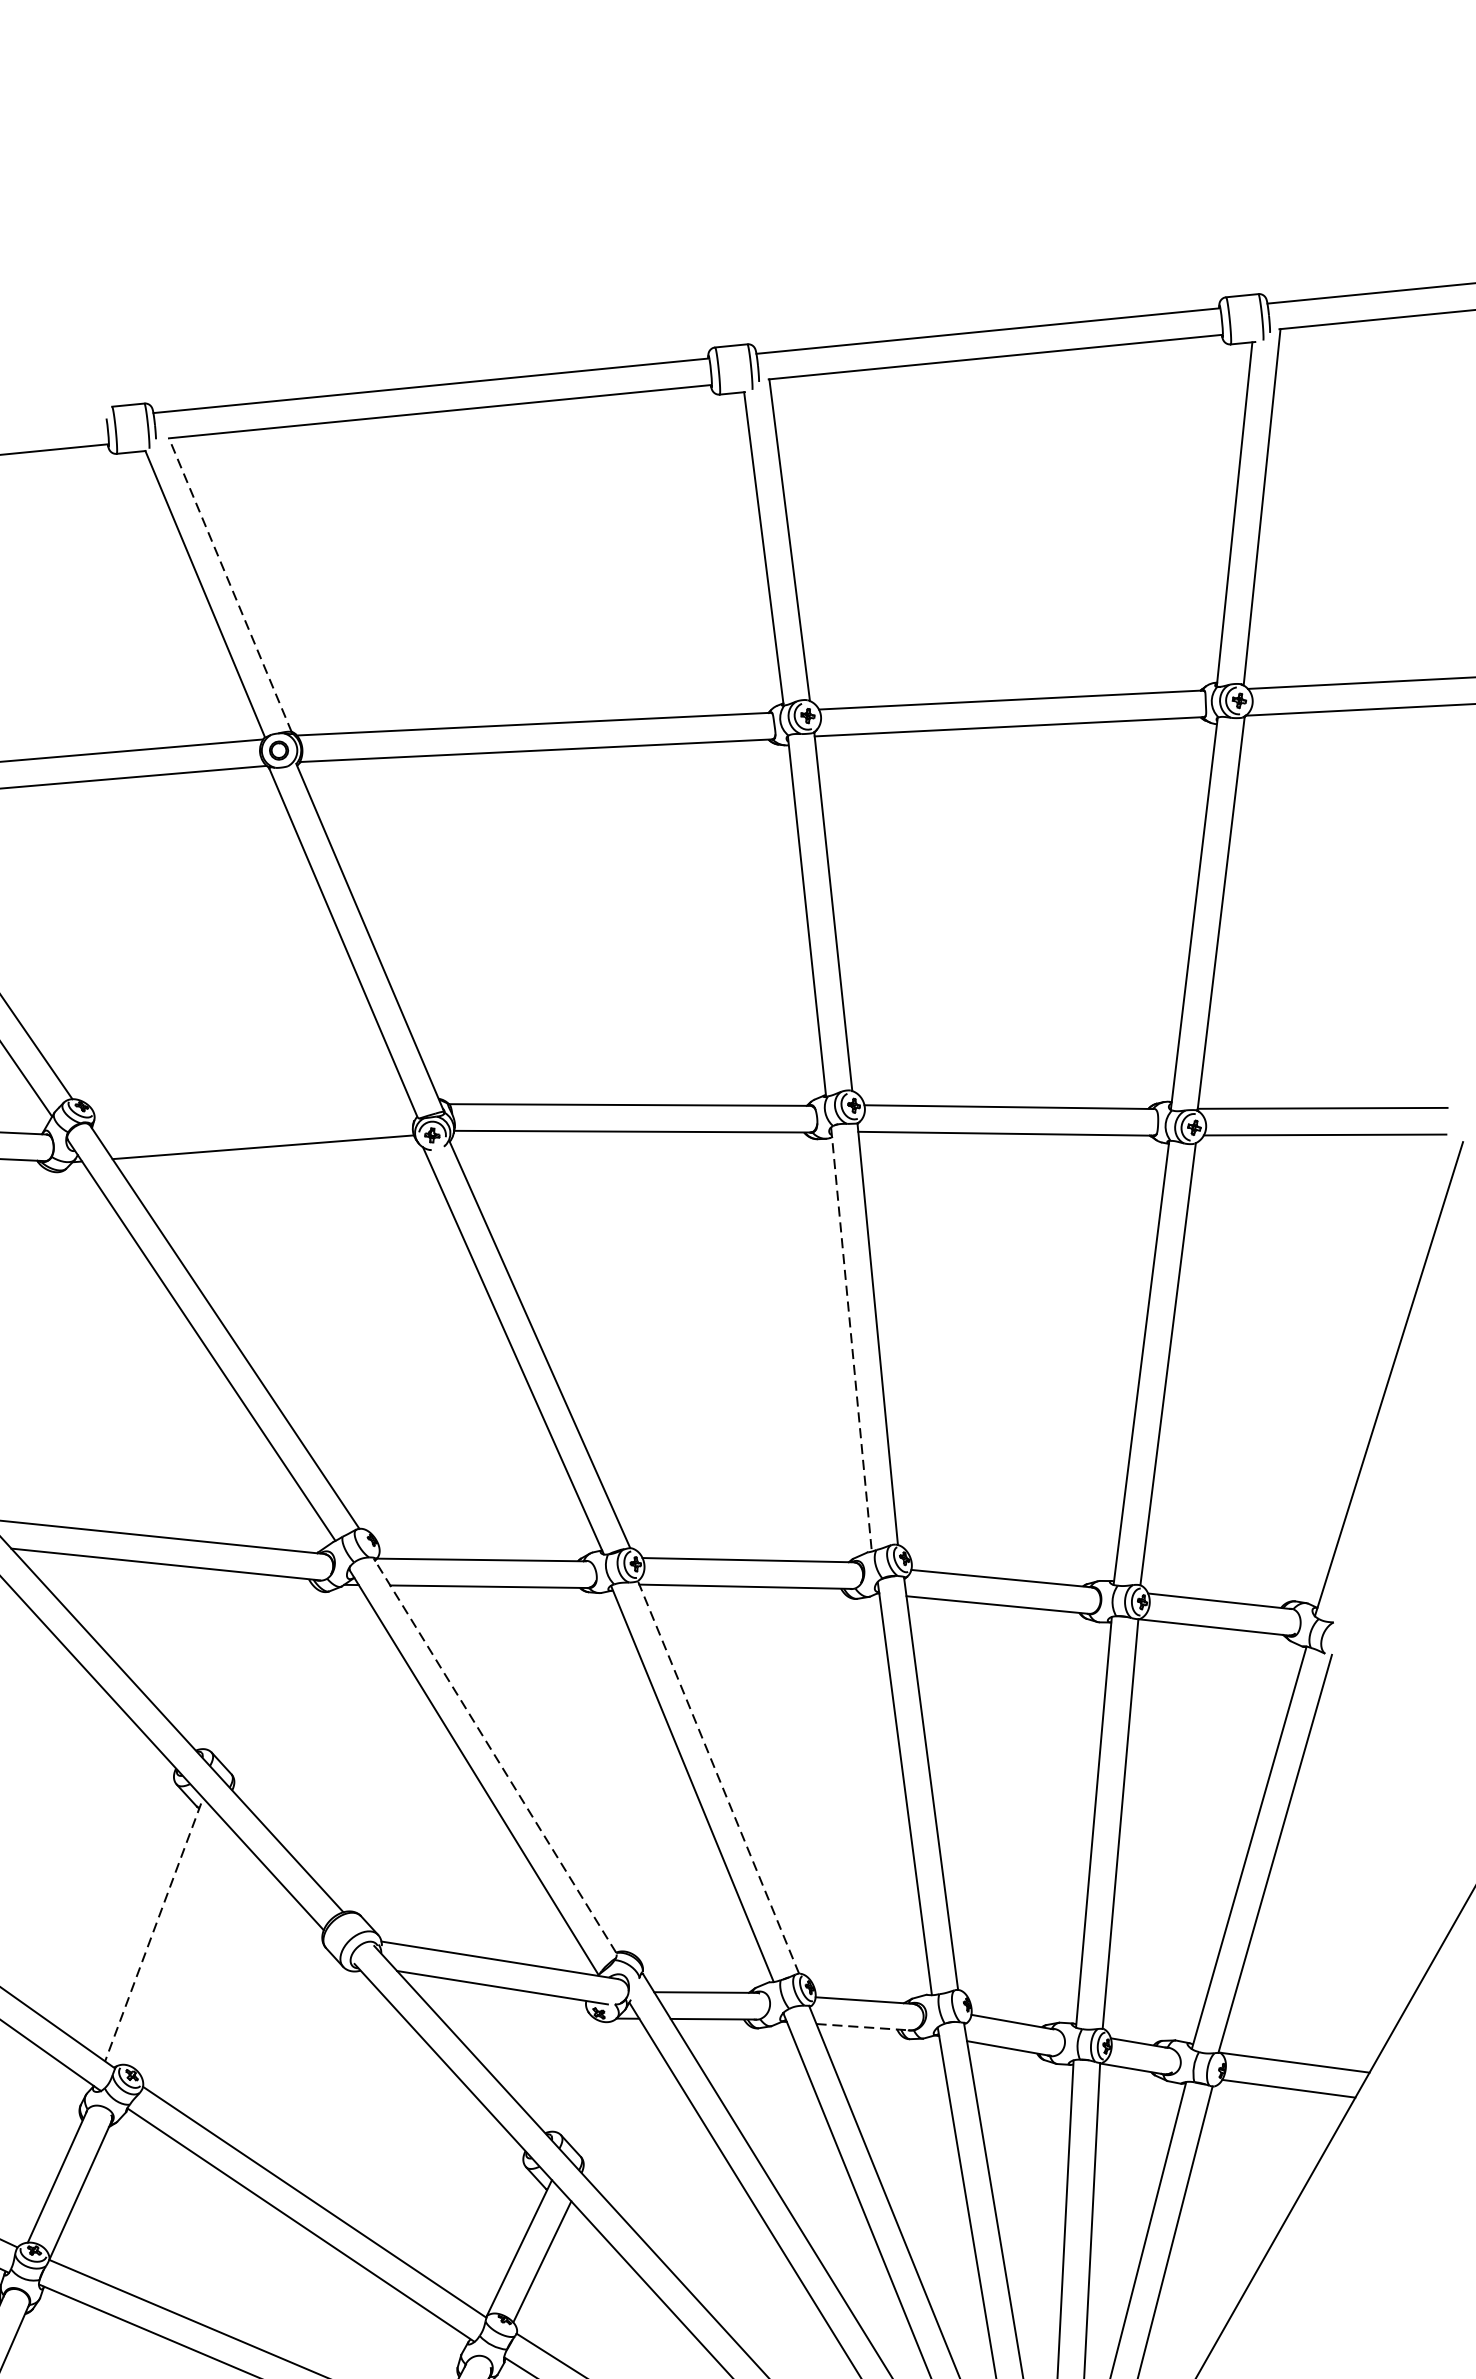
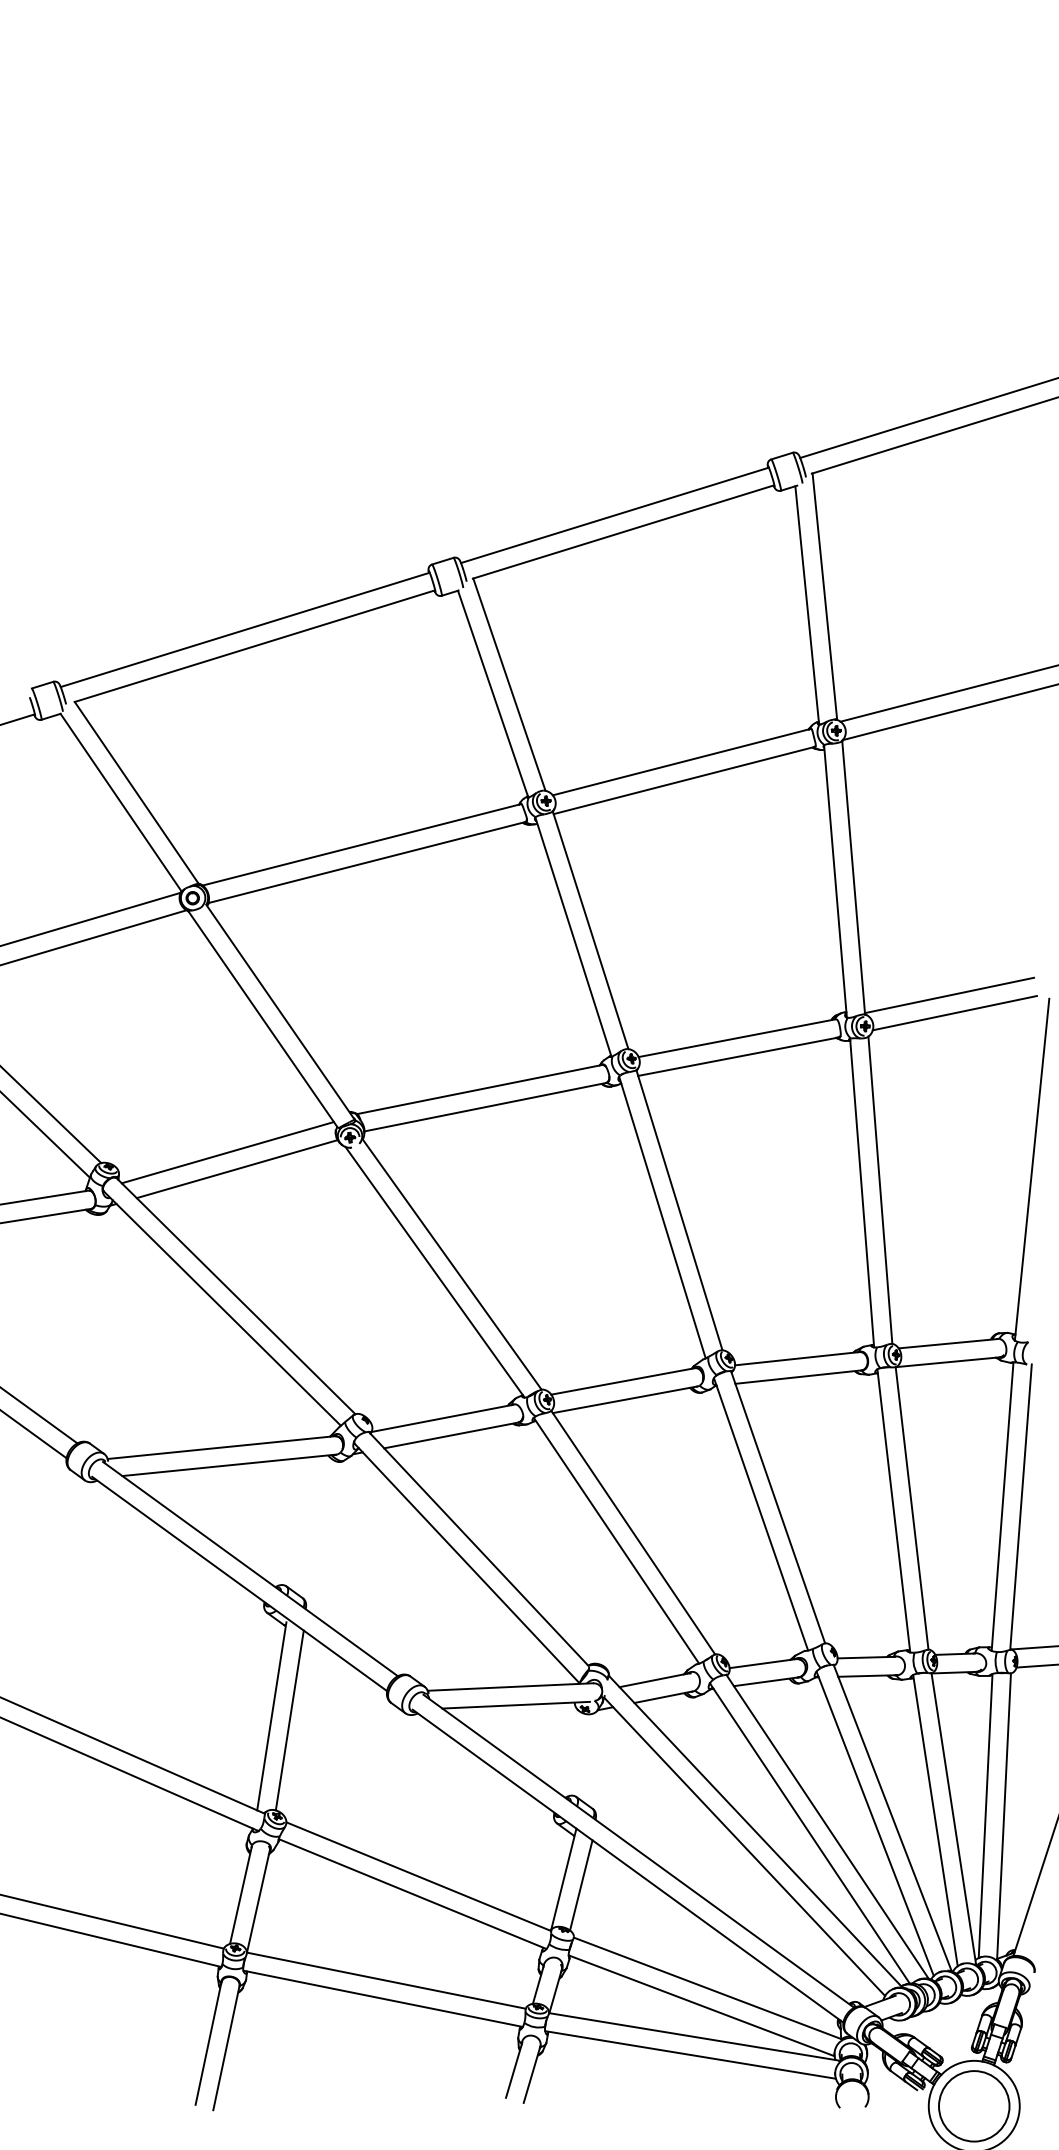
line: (230, 584) -> (136, 792), dashed -> solid
line: (254, 1120) -> (227, 1152), added
line: (851, 1340) -> (662, 1218), dashed -> solid
line: (494, 1754) -> (478, 1548), dashed -> solid
line: (718, 1777) -> (633, 1532), dashed -> solid
line: (152, 1932) -> (271, 1716), dashed -> solid
line: (176, 1943) -> (289, 1720), added
line: (863, 2026) -> (766, 1681), dashed -> solid

